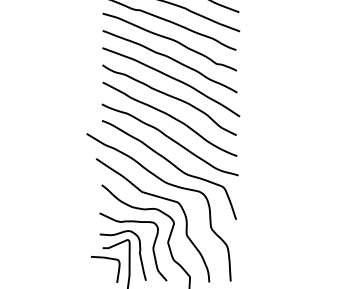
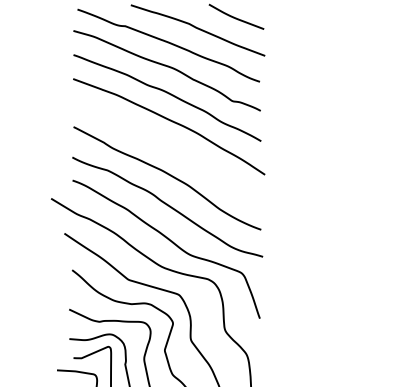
curve: (170, 97) -> (168, 147), removed

